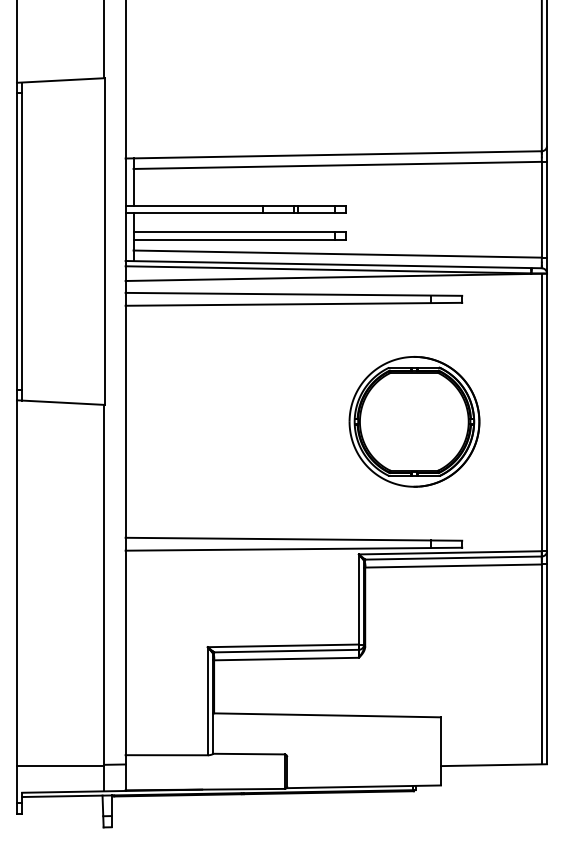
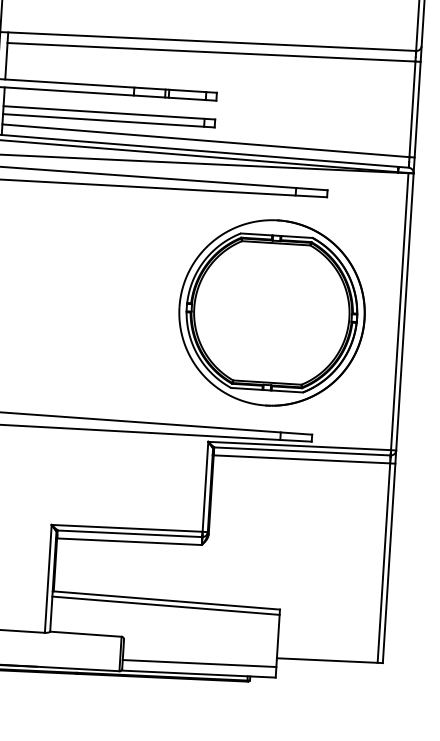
part: (414, 421) -> (272, 312), size x1.43
line: (327, 720) -> (166, 605), added
line: (364, 775) -> (199, 662), added

